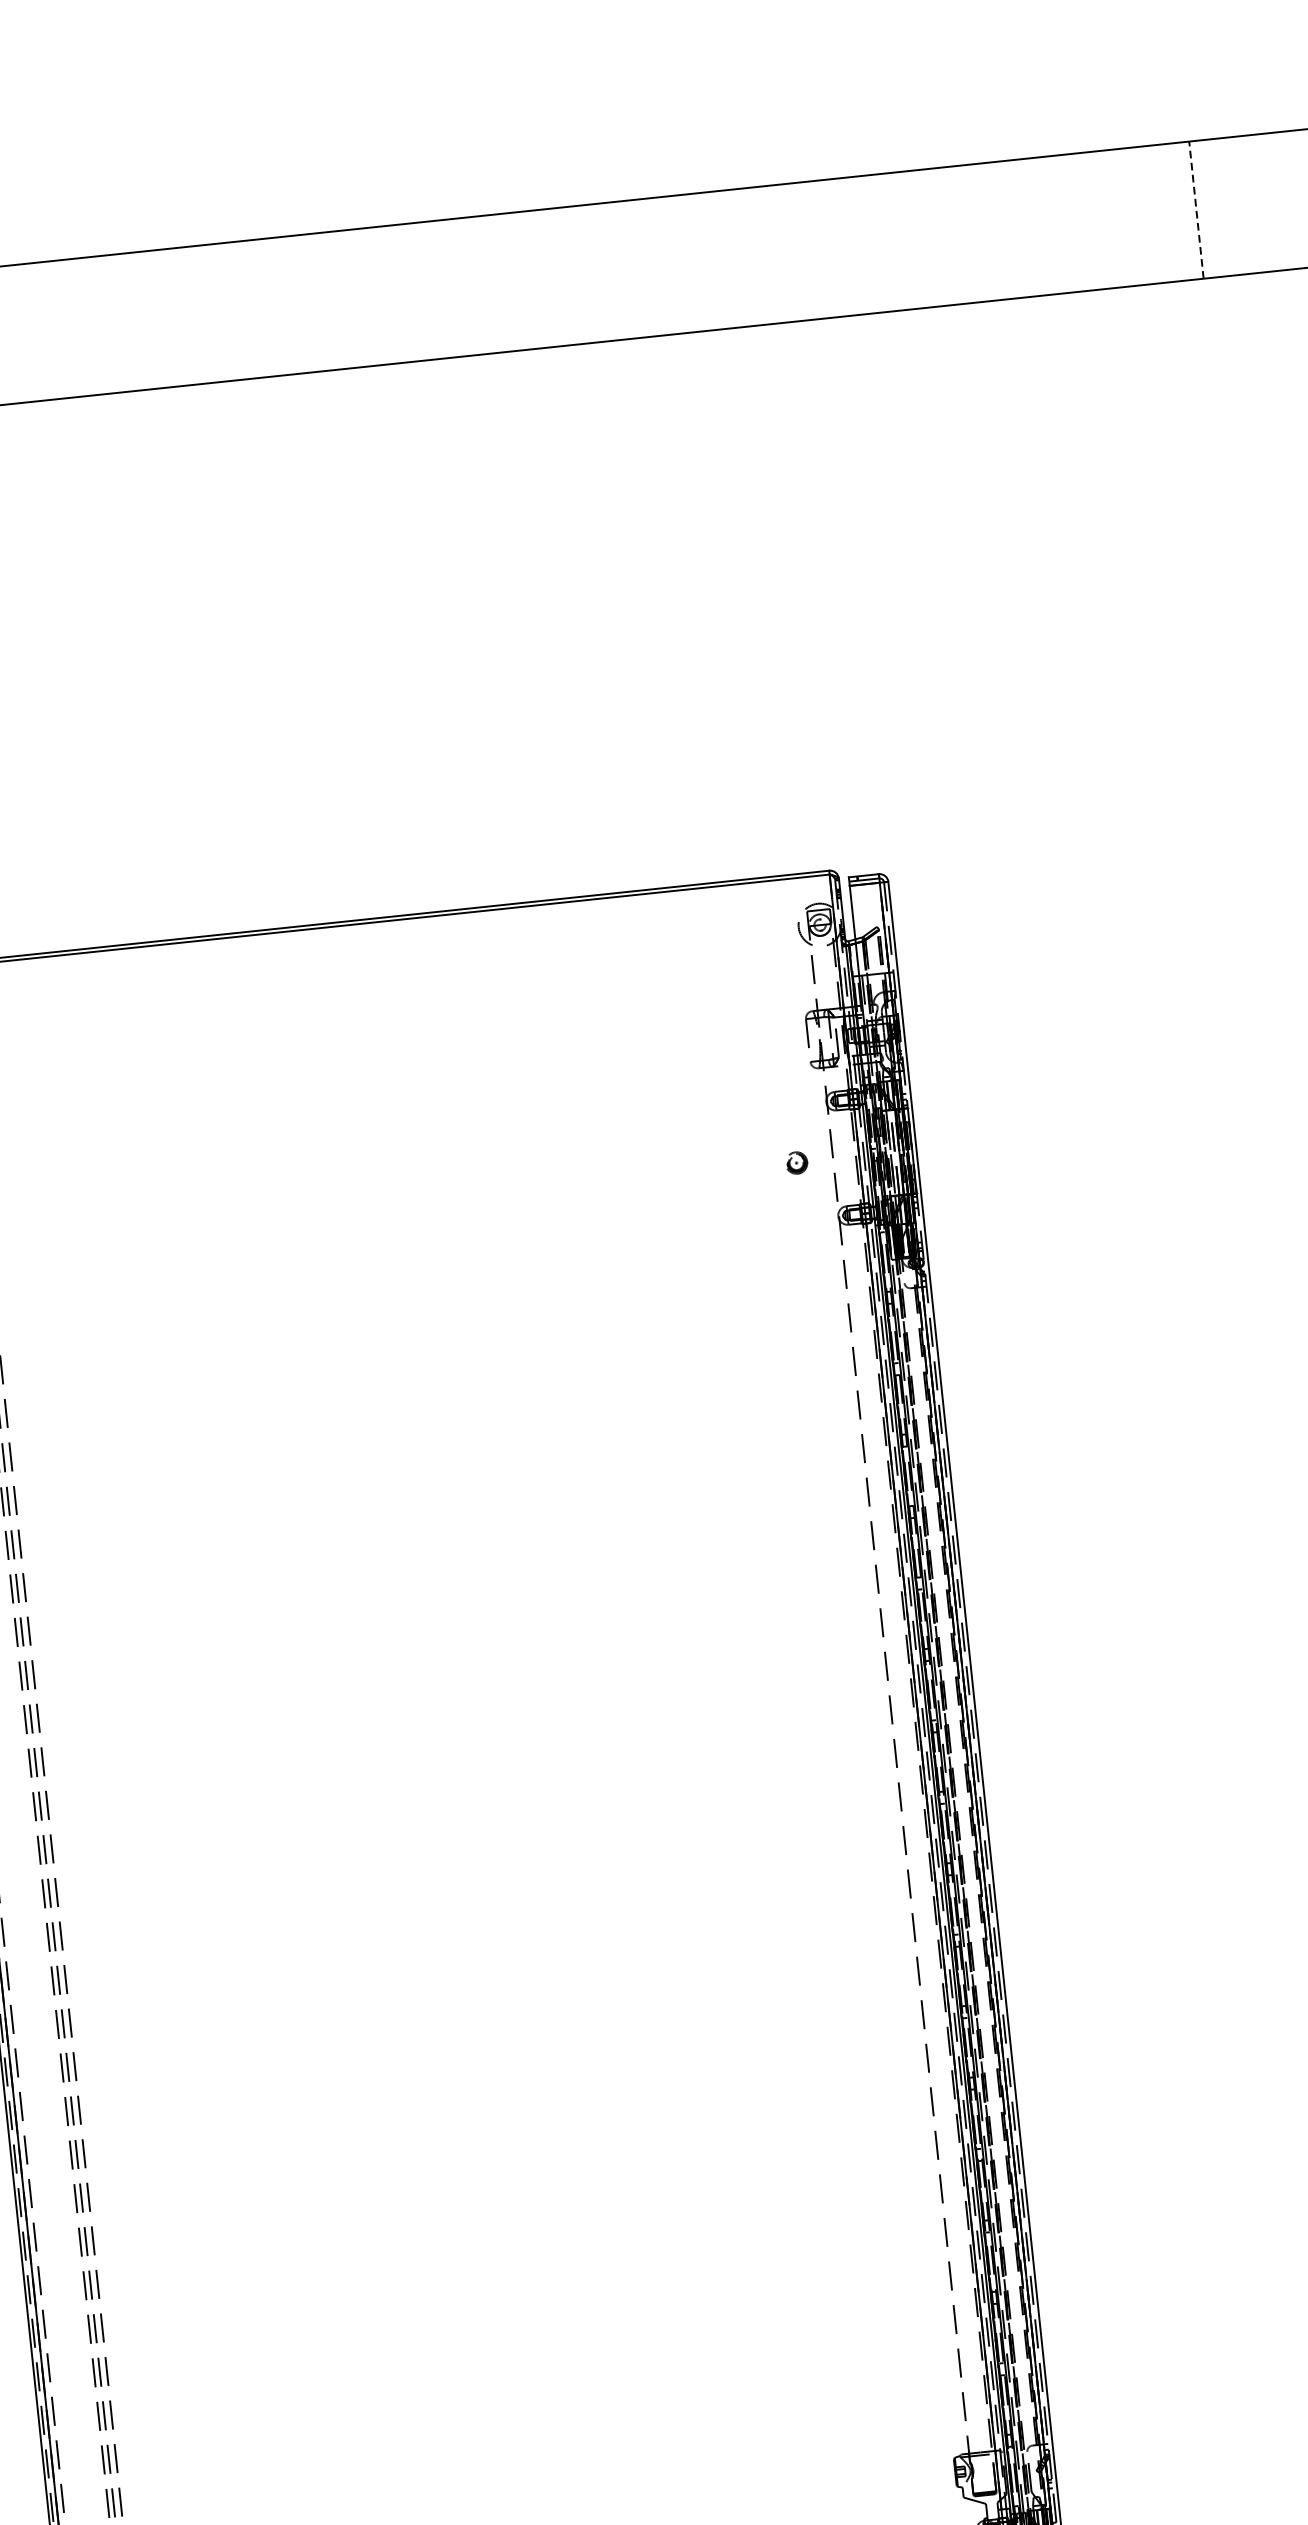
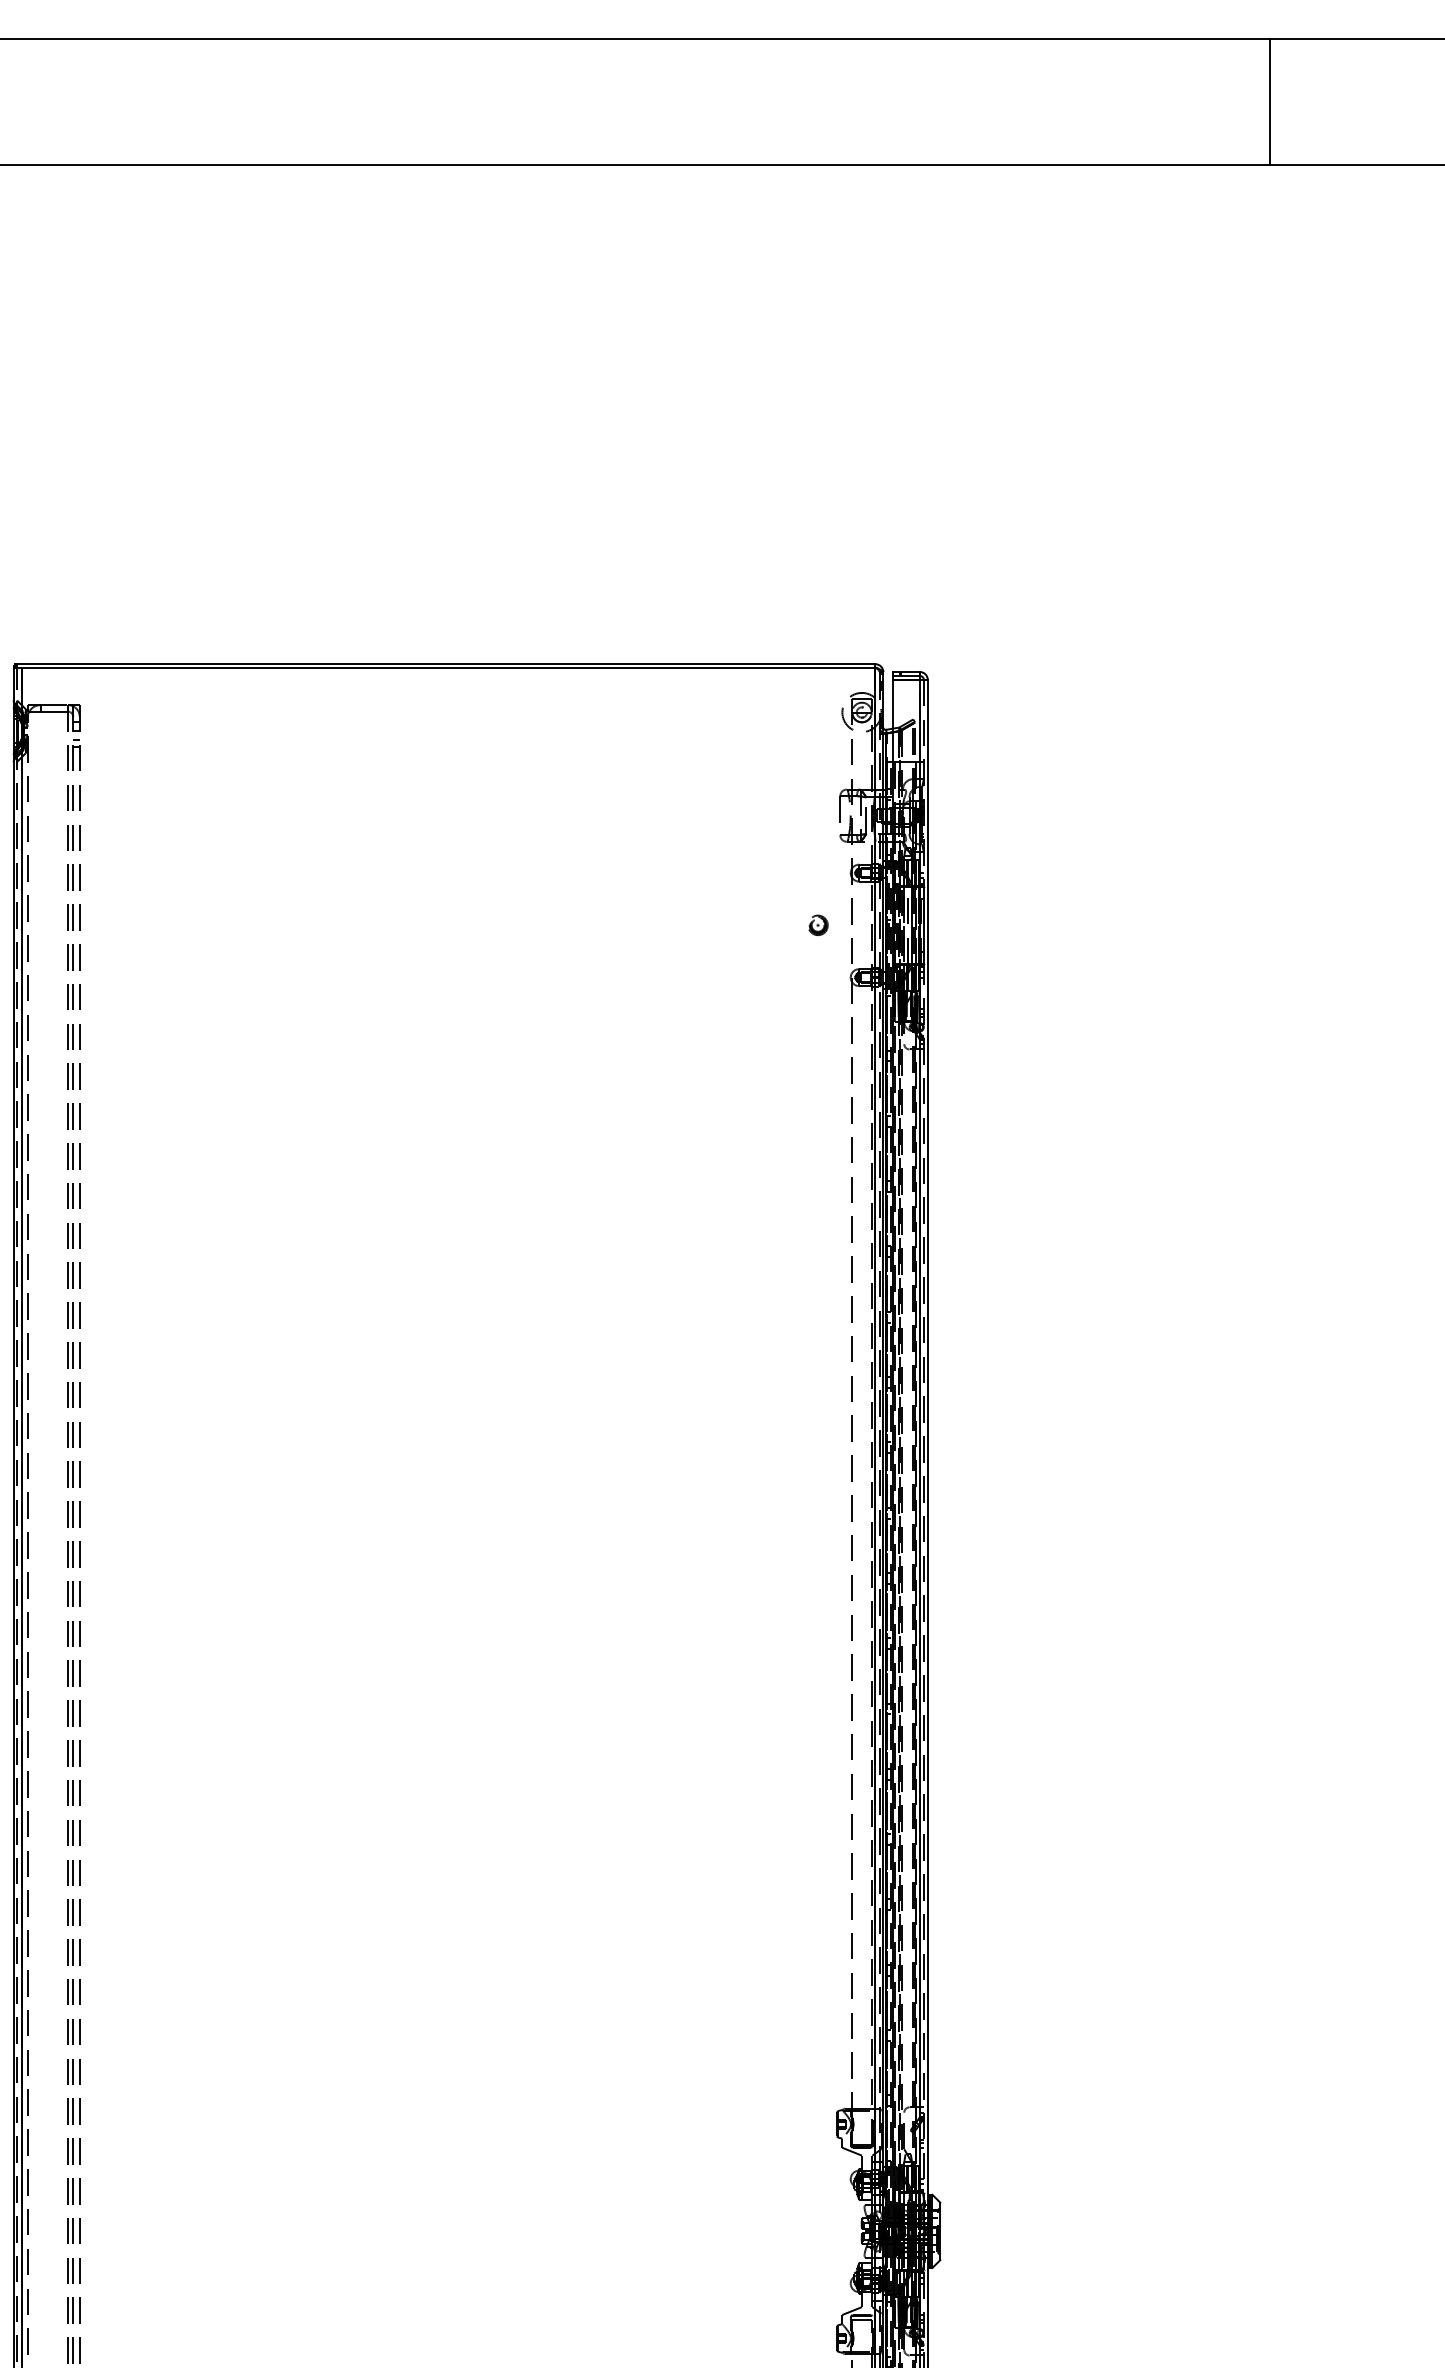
line: (1196, 209) -> (1270, 101), dashed -> solid

